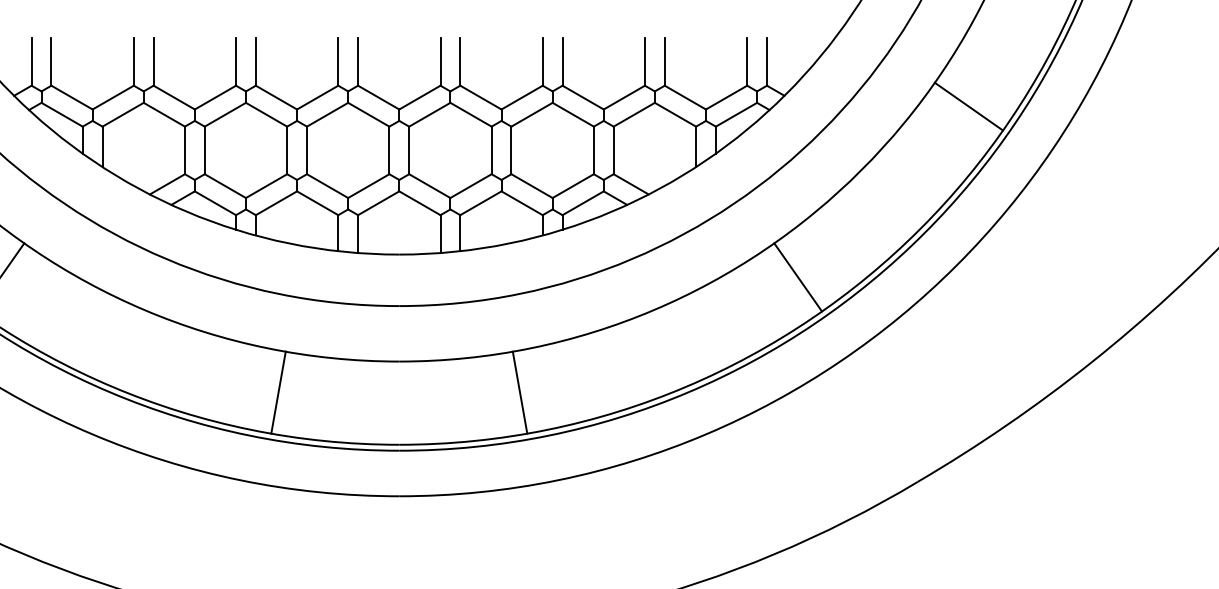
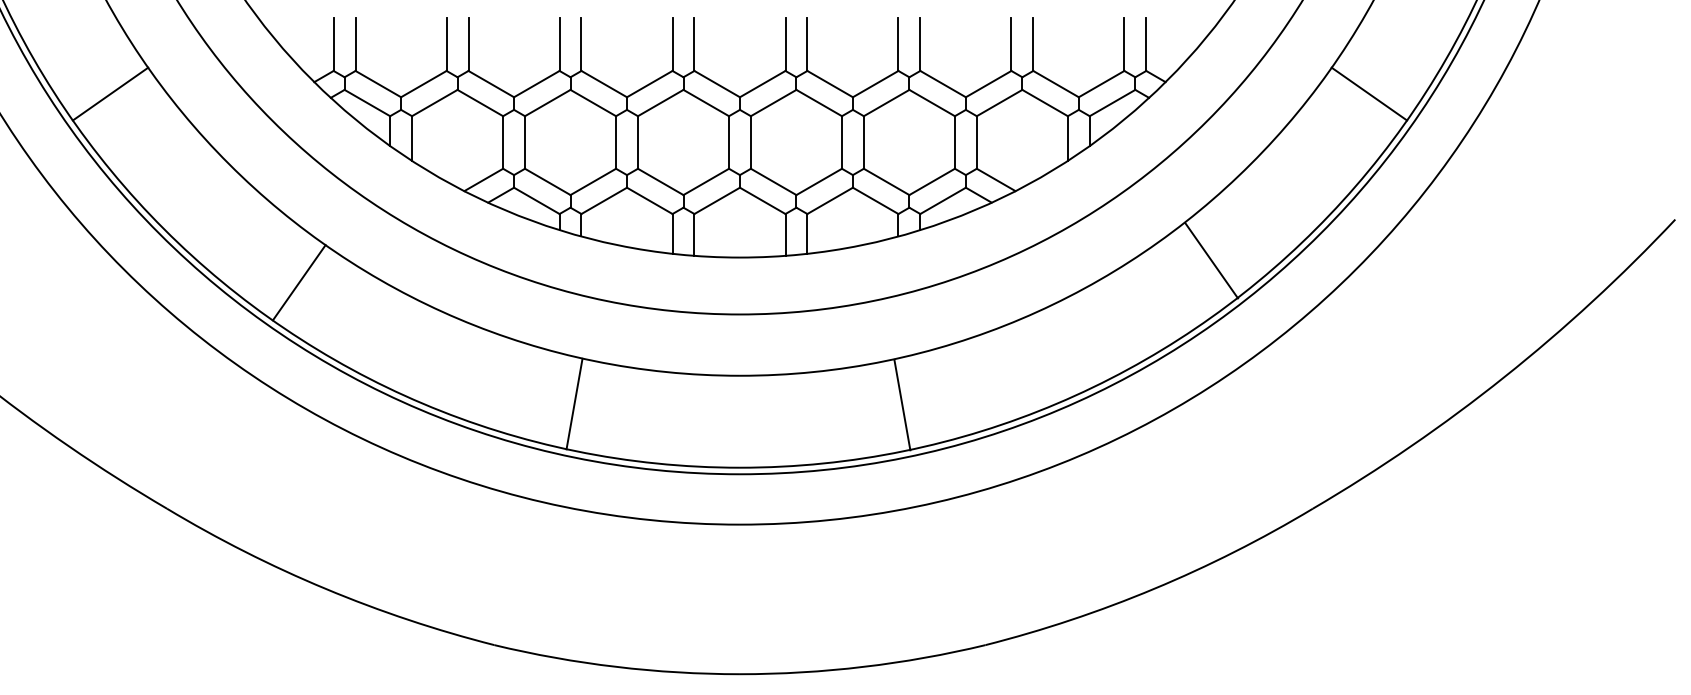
line: (797, 277) -> (1211, 260), moved
line: (278, 392) -> (574, 403), moved
line: (520, 392) -> (902, 404), moved

